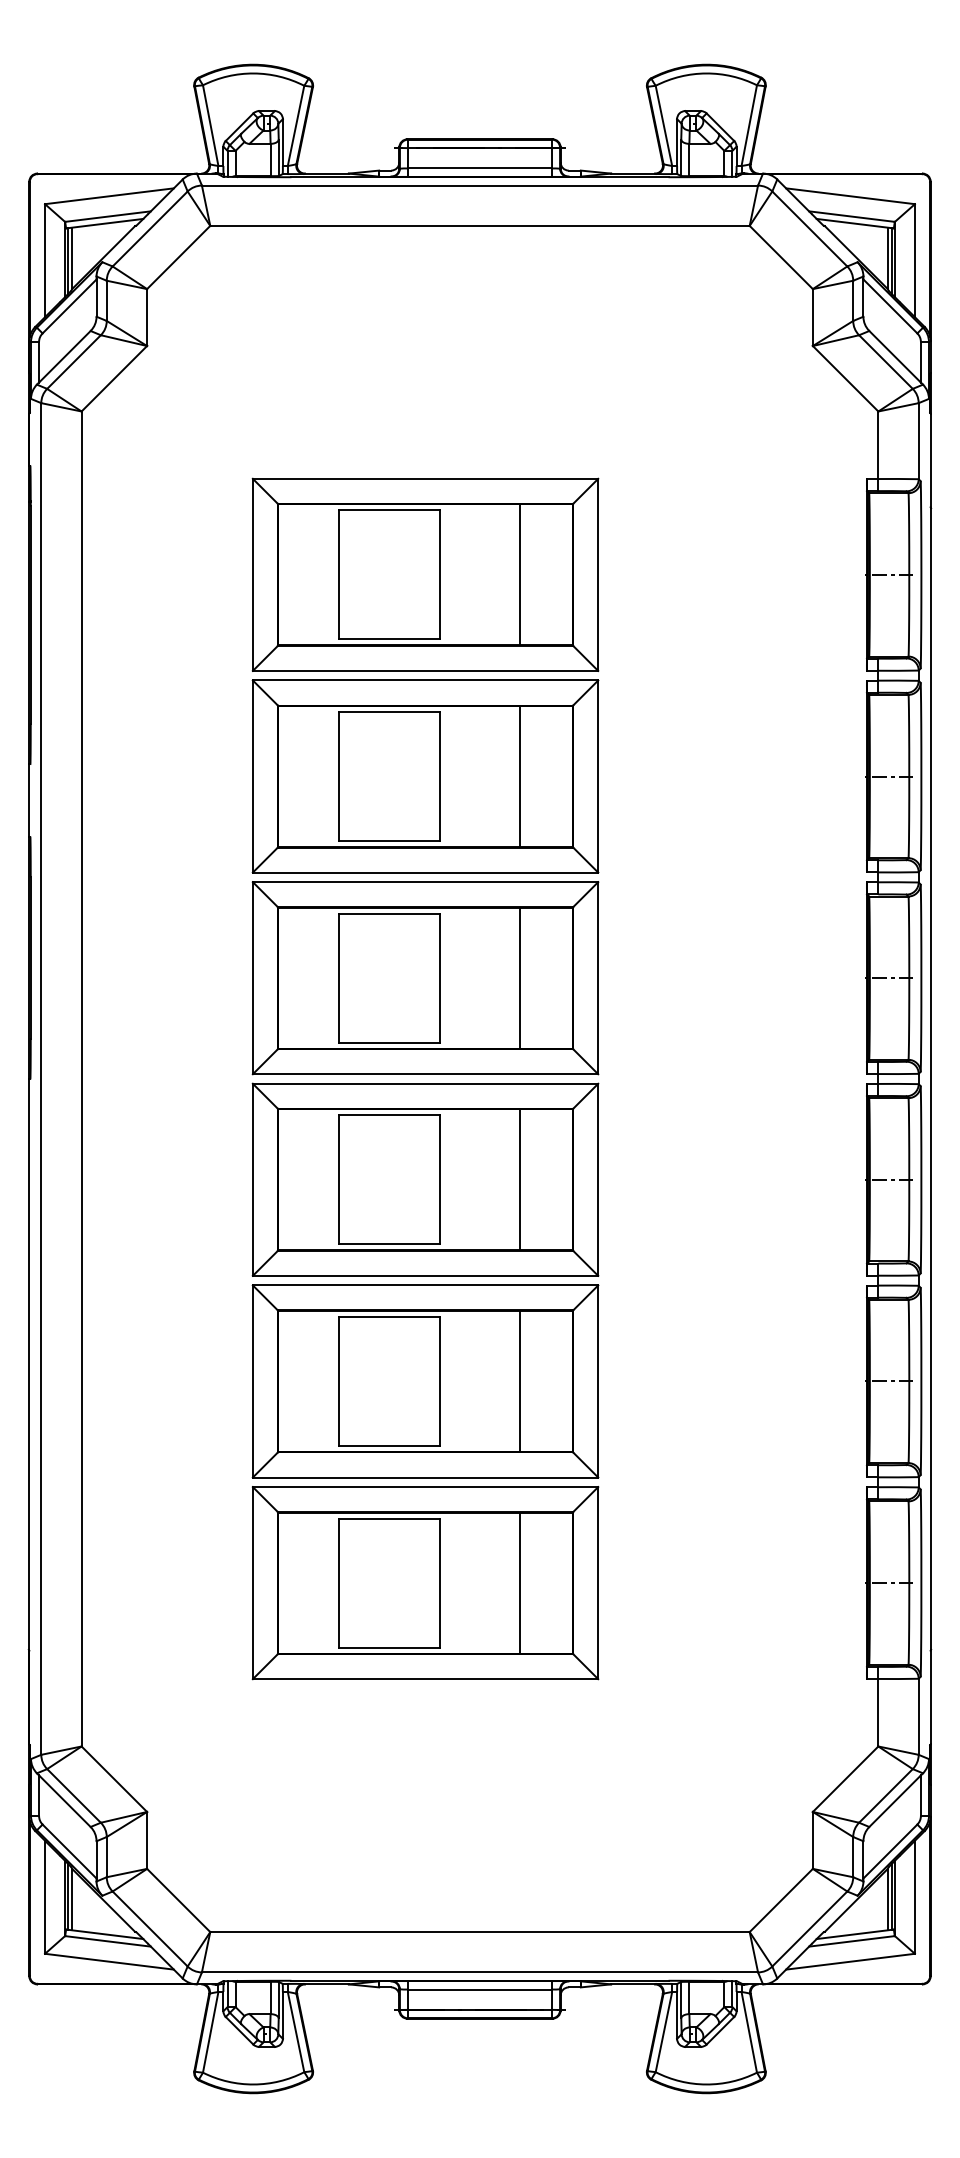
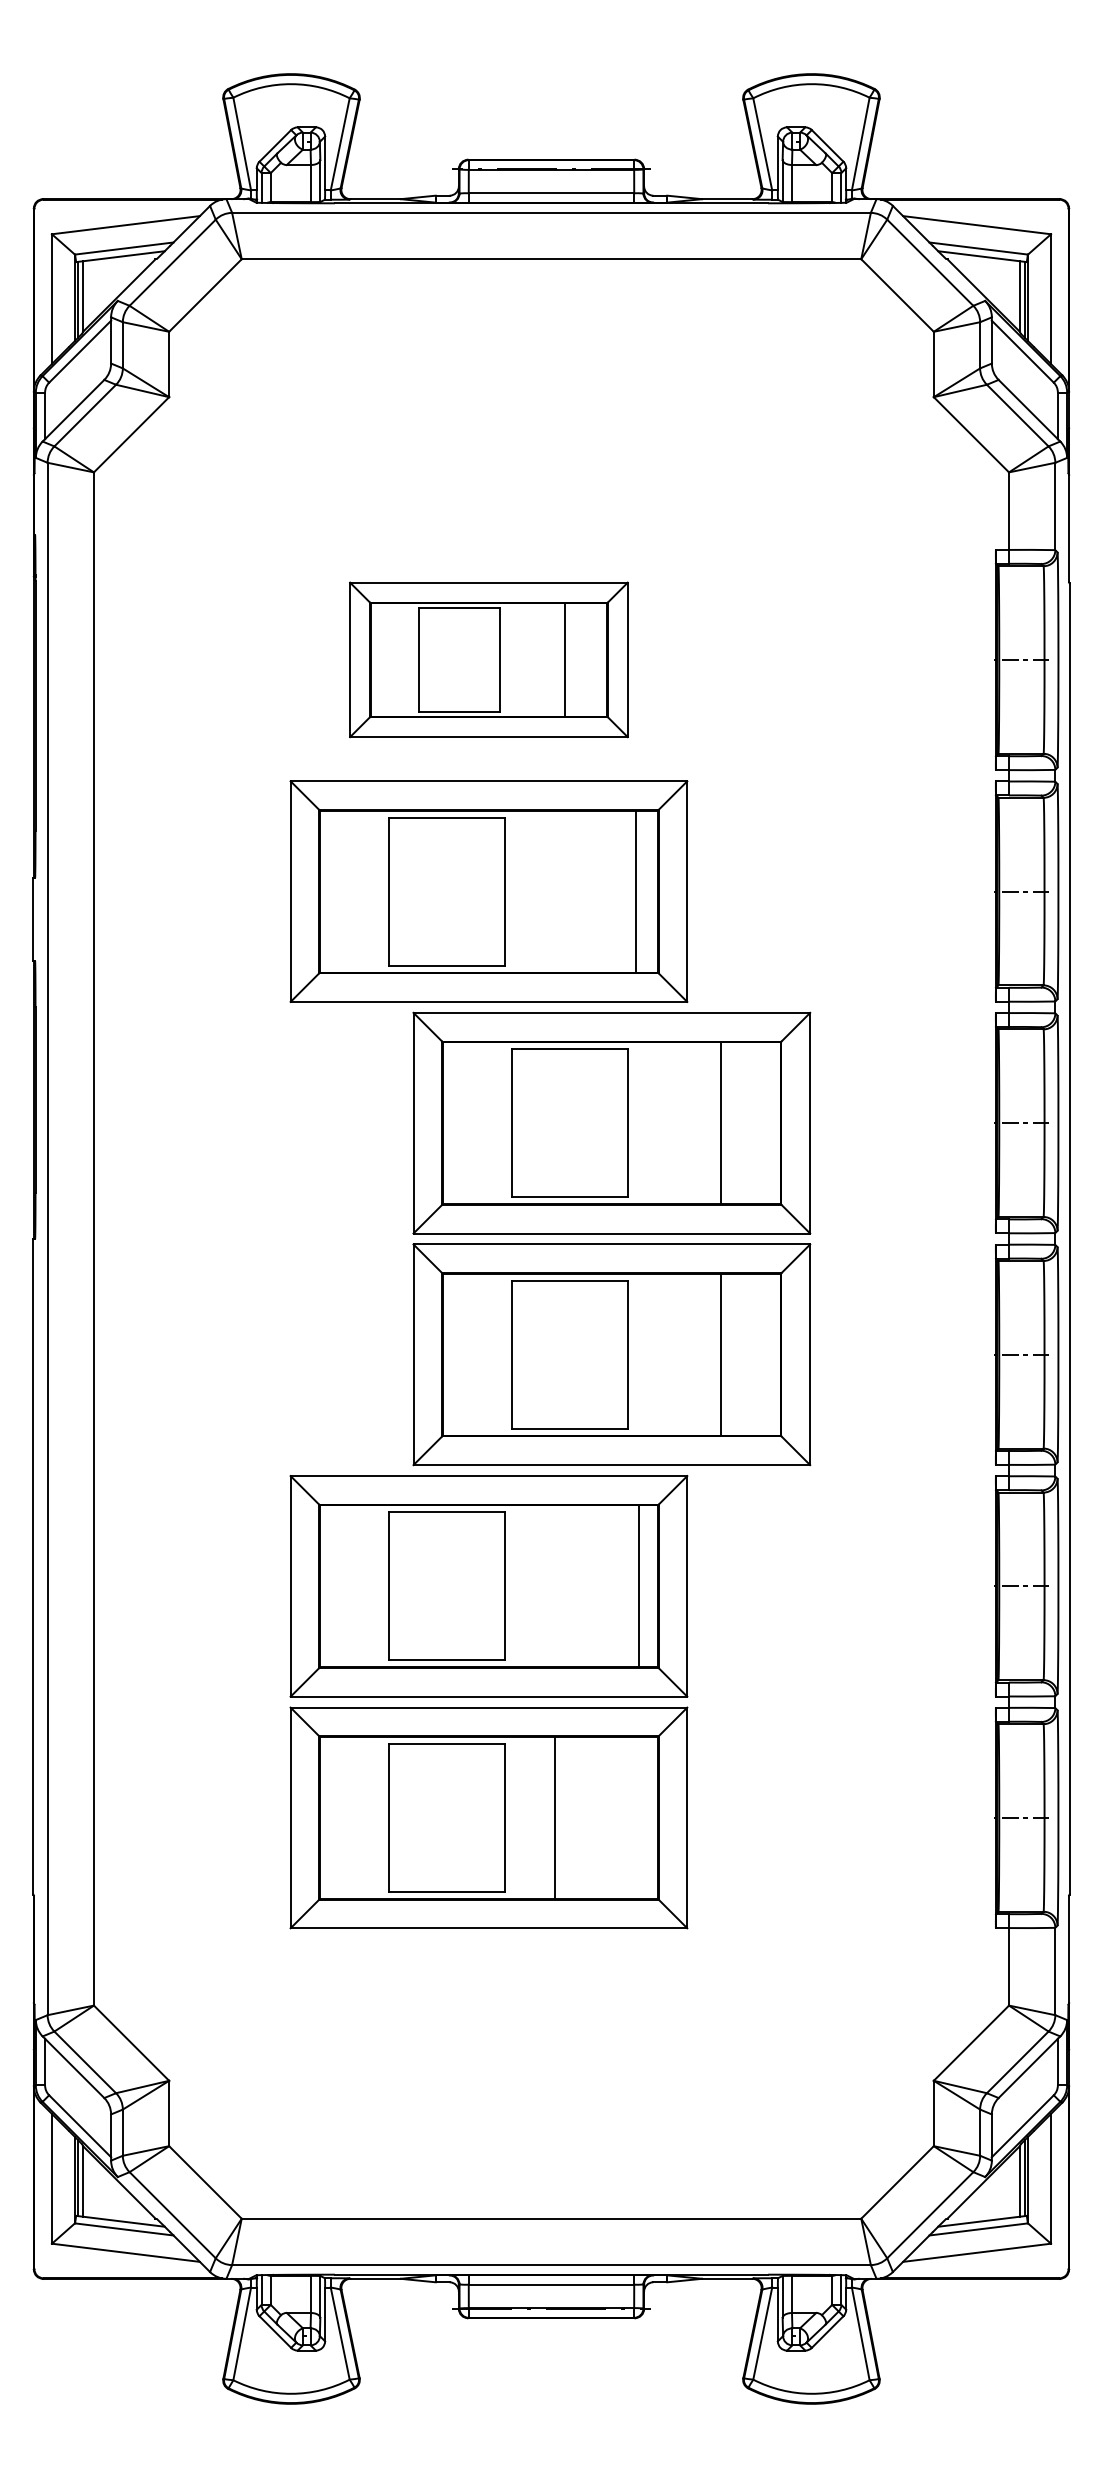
part: (425, 574) -> (488, 659), size x0.7
line: (520, 776) -> (635, 891), moved
part: (425, 1078) -> (611, 1238), moved
line: (520, 1381) -> (639, 1586), moved
line: (520, 1582) -> (555, 1817), moved

